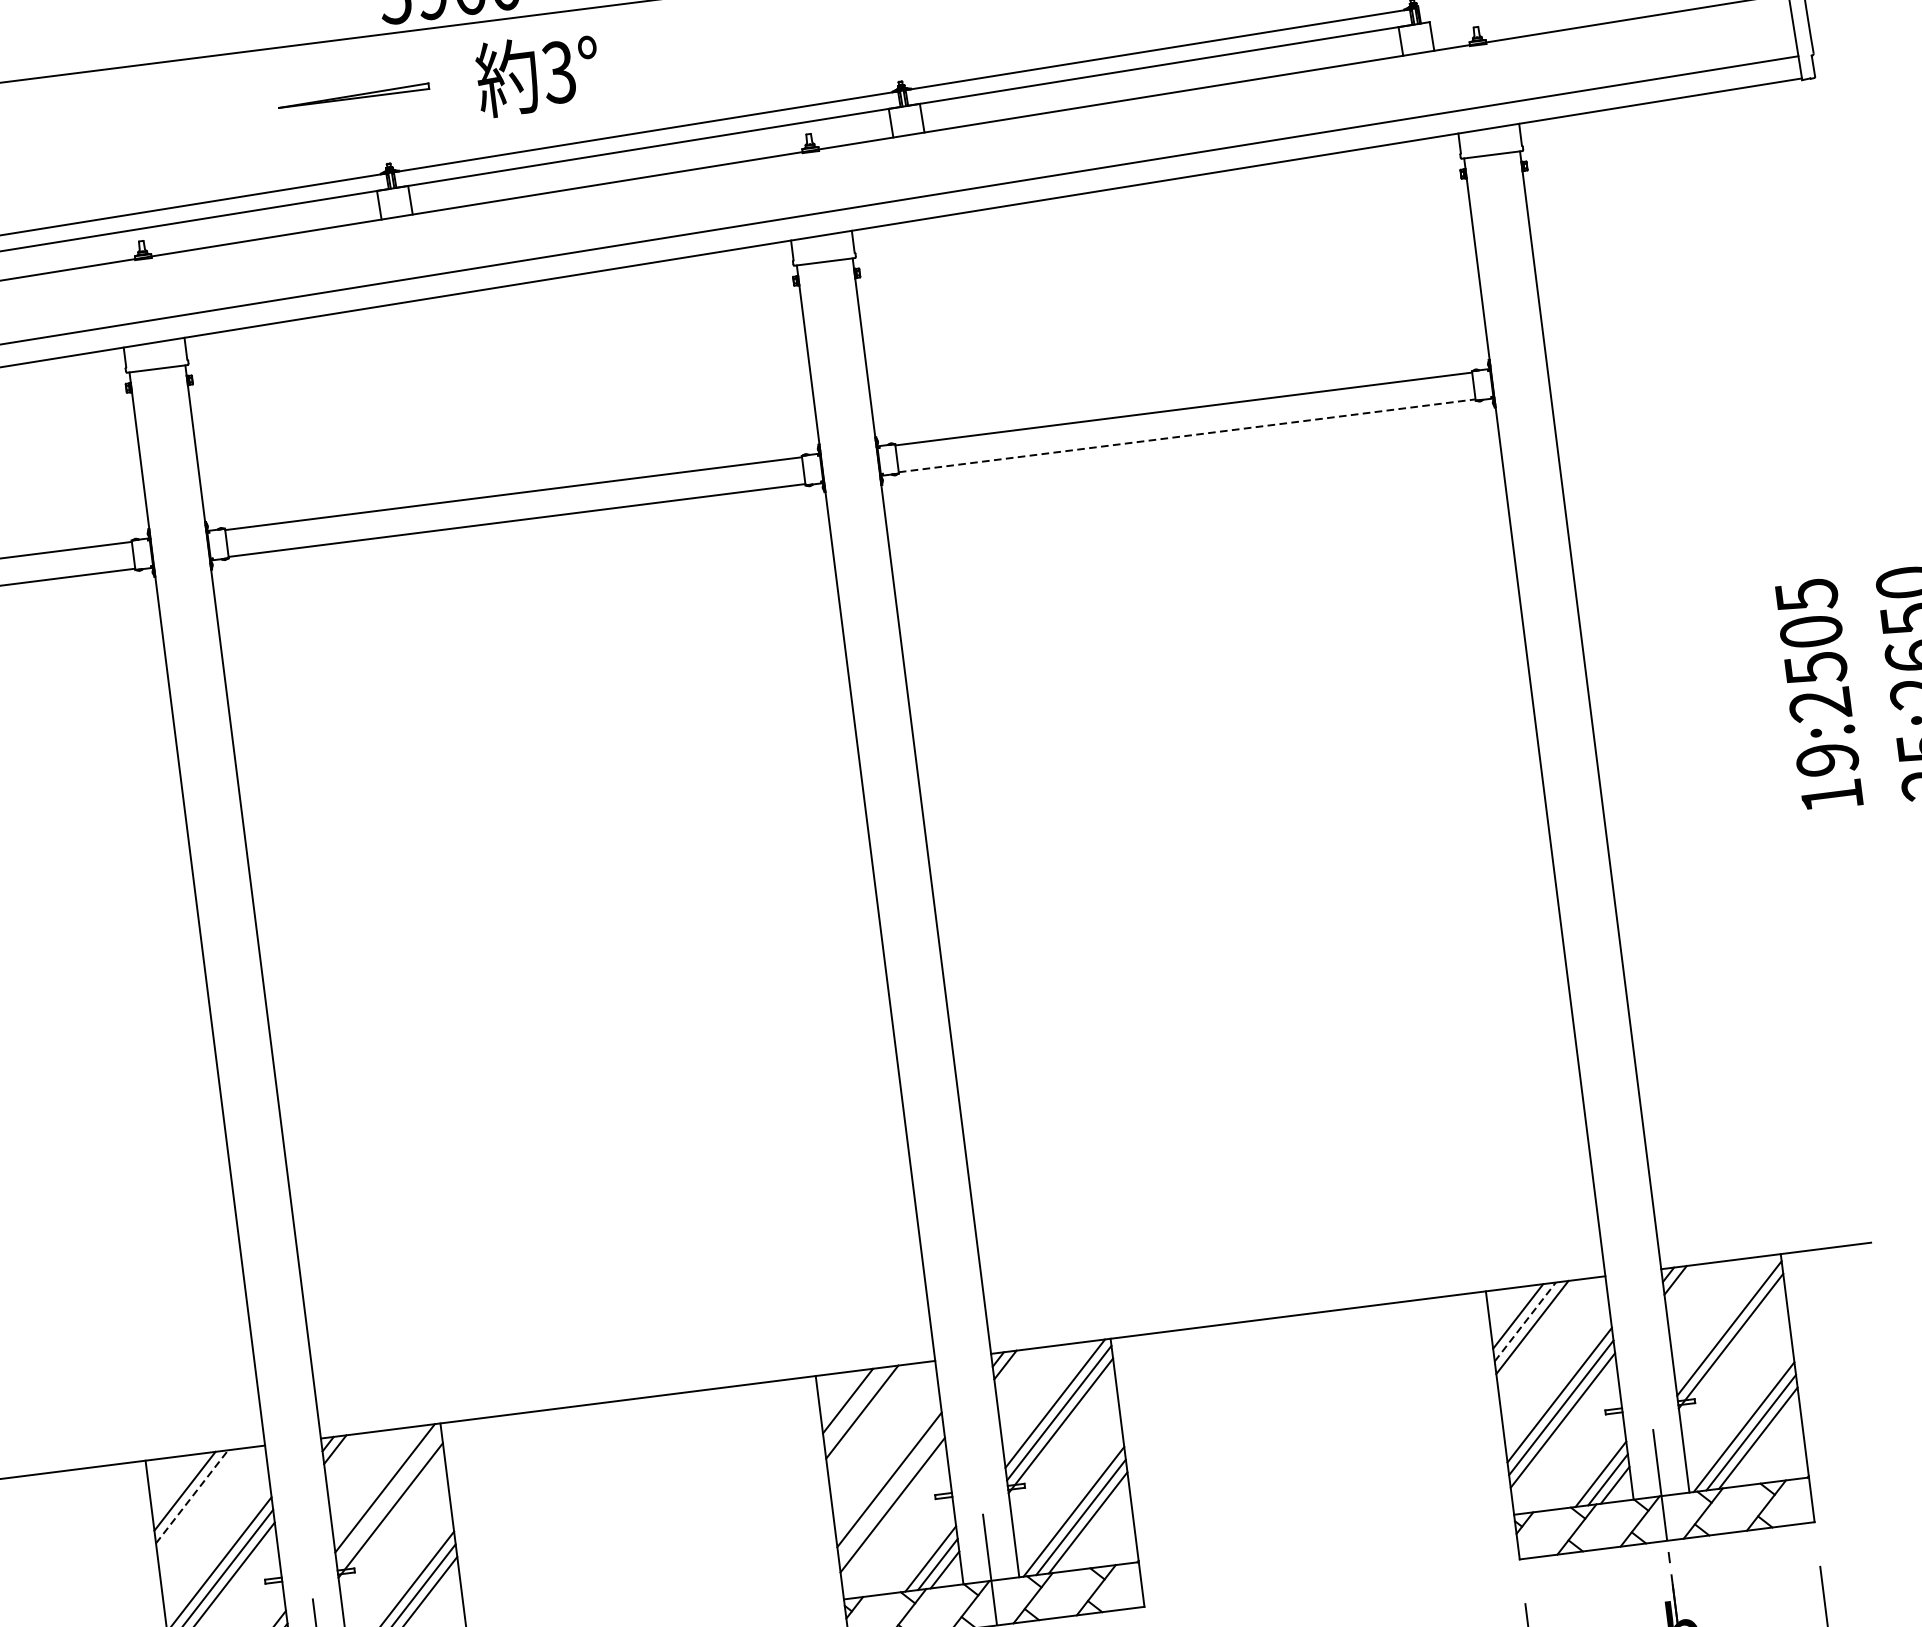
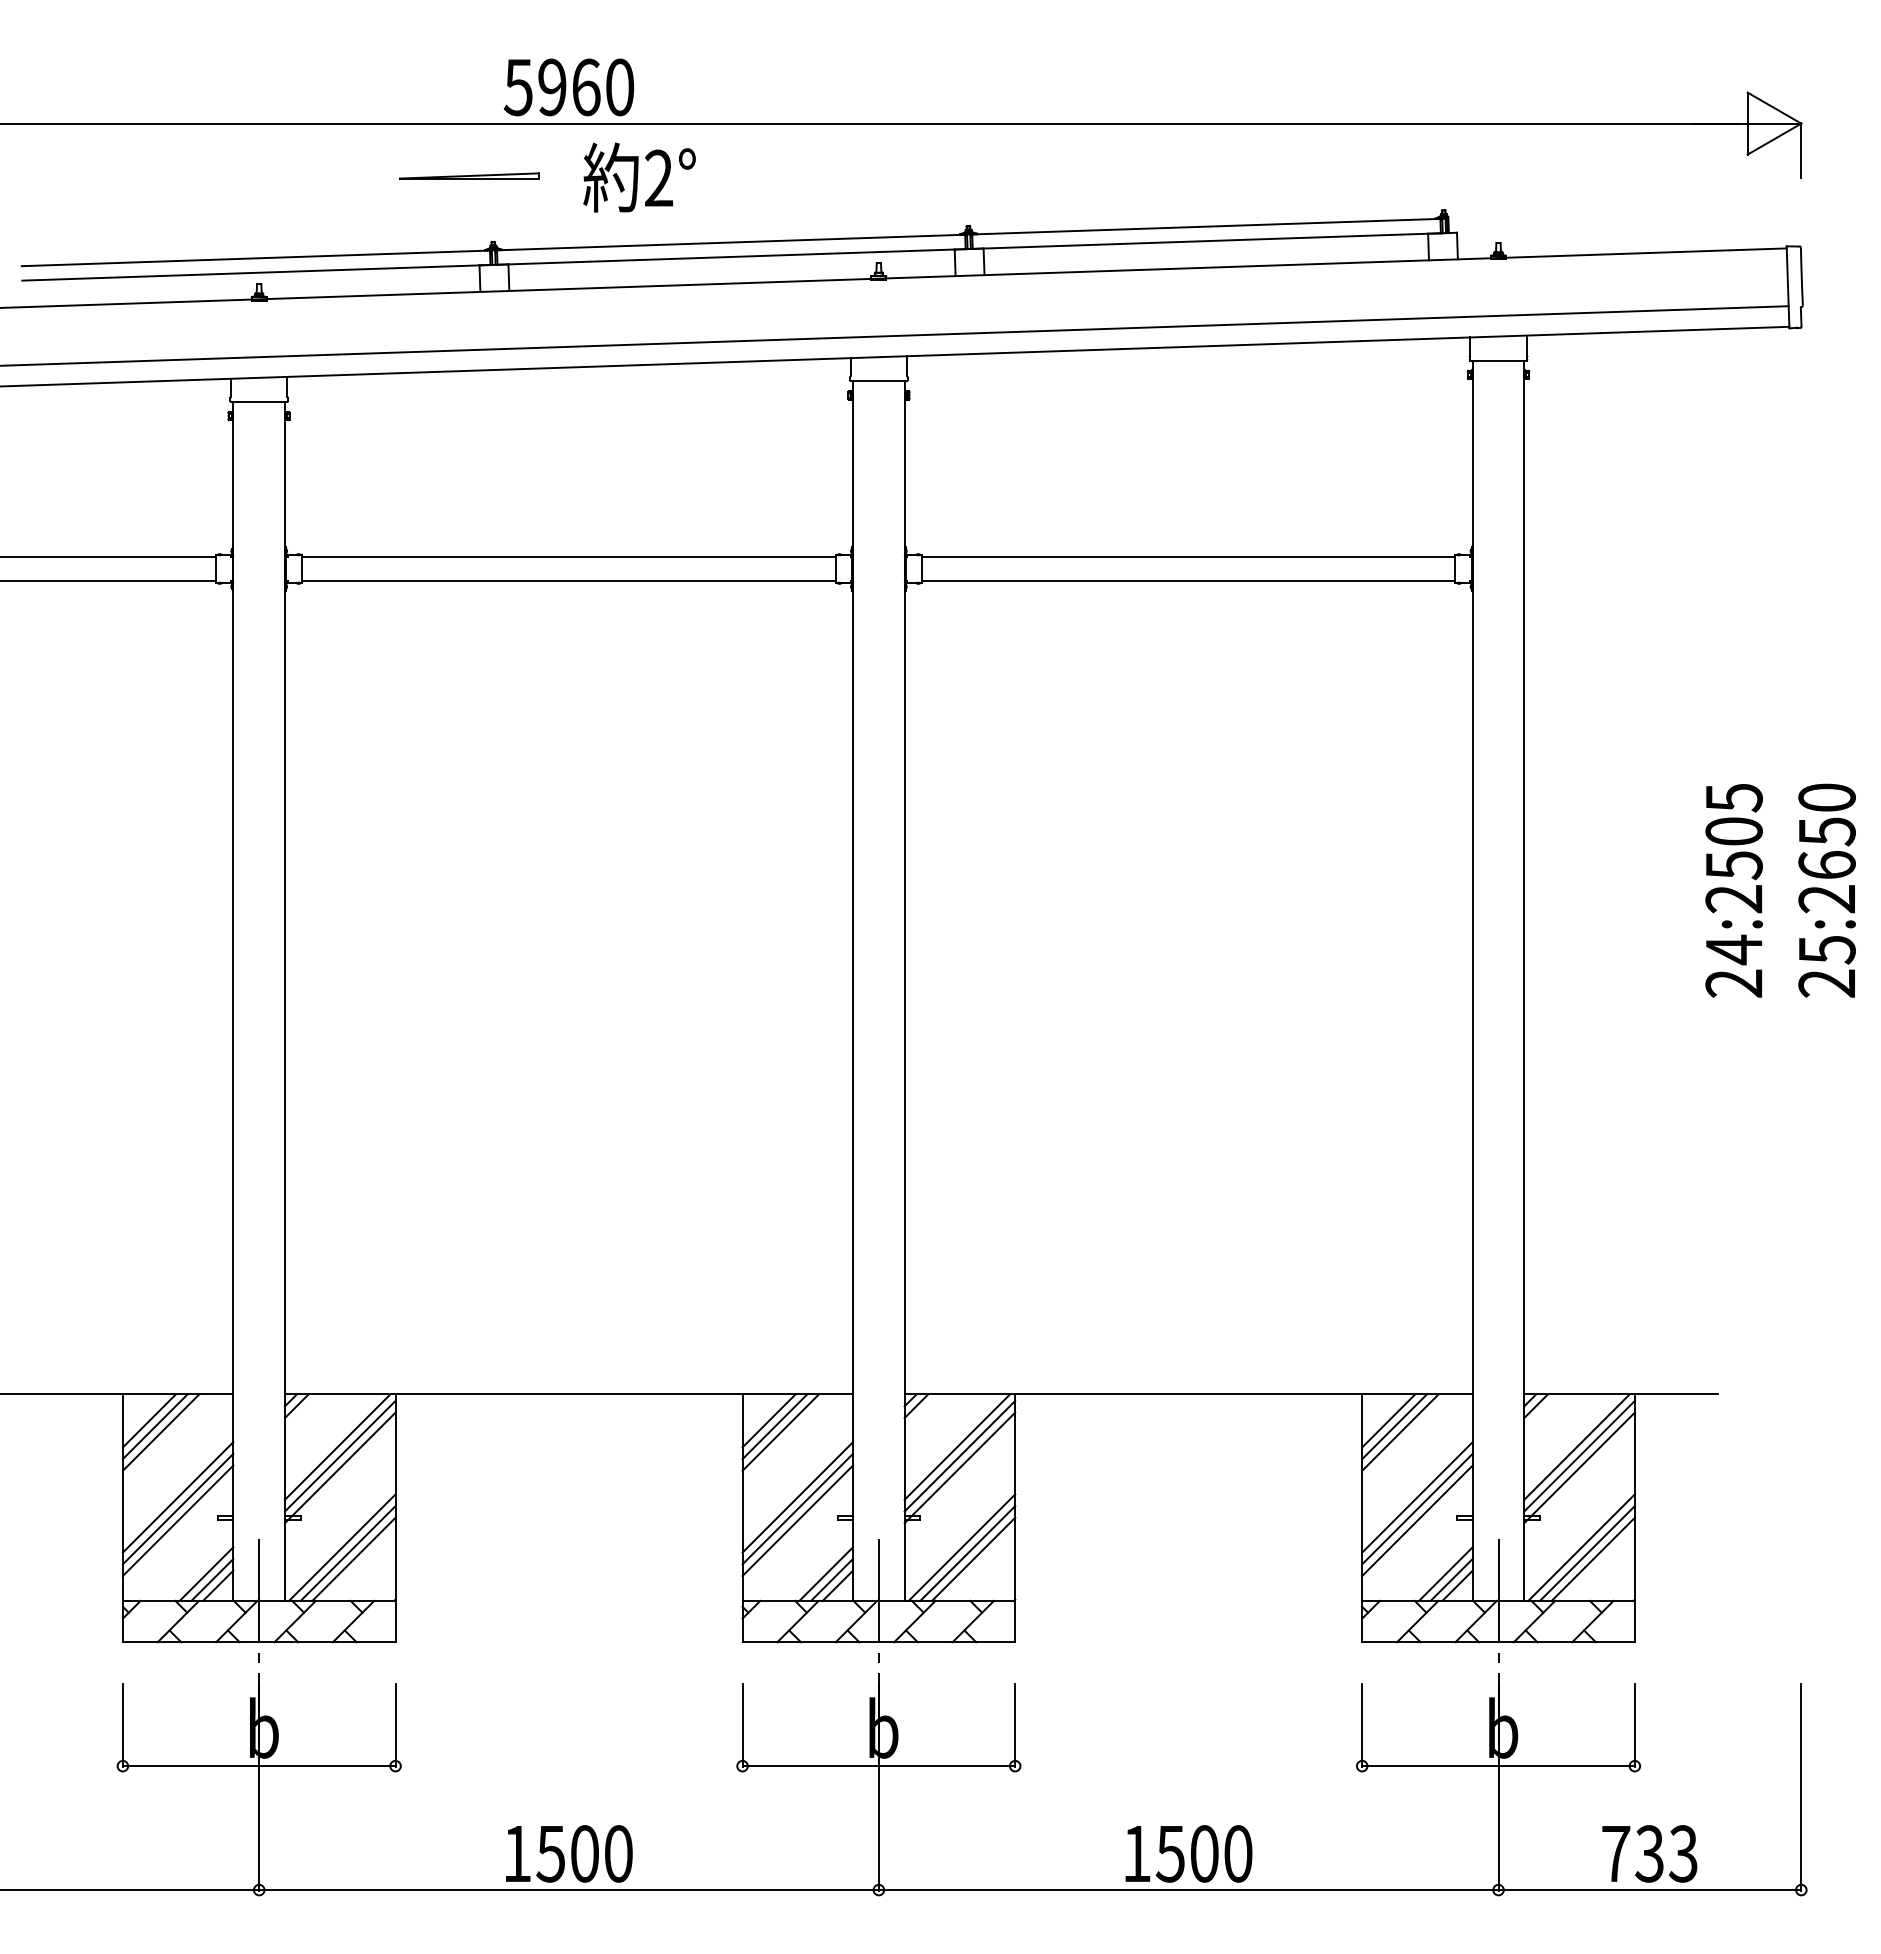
text: (558, 72) -> (658, 178), 3° -> 2°
line: (1186, 435) -> (1188, 581), dashed -> solid
text: (1828, 776) -> (1733, 965), 19:2505 -> 24:2505
line: (1724, 1318) -> (1576, 1446), added
line: (1525, 1321) -> (1394, 1426), dashed -> solid
line: (854, 1406) -> (774, 1426), added
line: (176, 1485) -> (148, 1420), added
line: (890, 1491) -> (797, 1508), added
line: (192, 1496) -> (161, 1432), dashed -> solid
line: (389, 1497) -> (340, 1455), added

